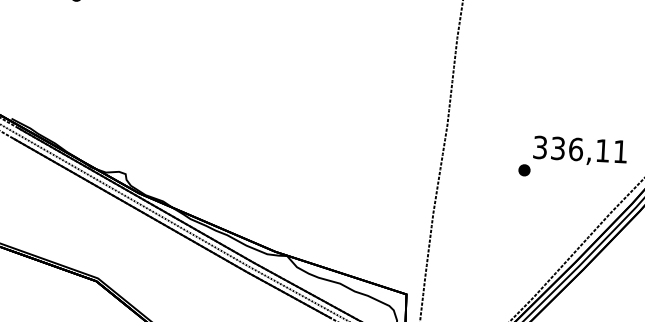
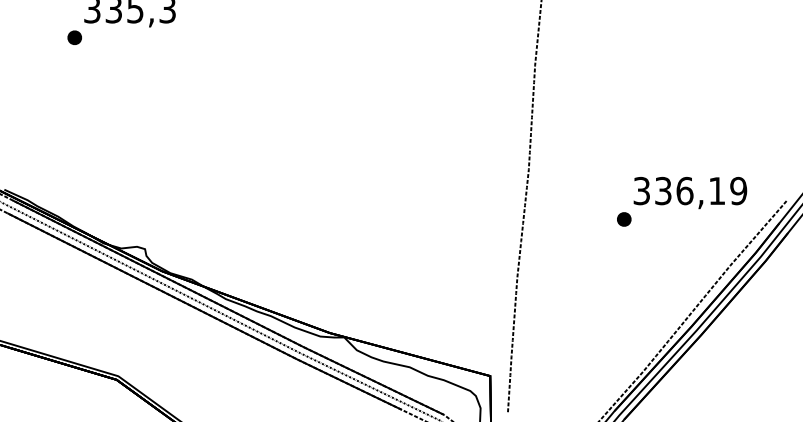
text: (620, 151) -> (738, 190), 336,11 -> 336,19

